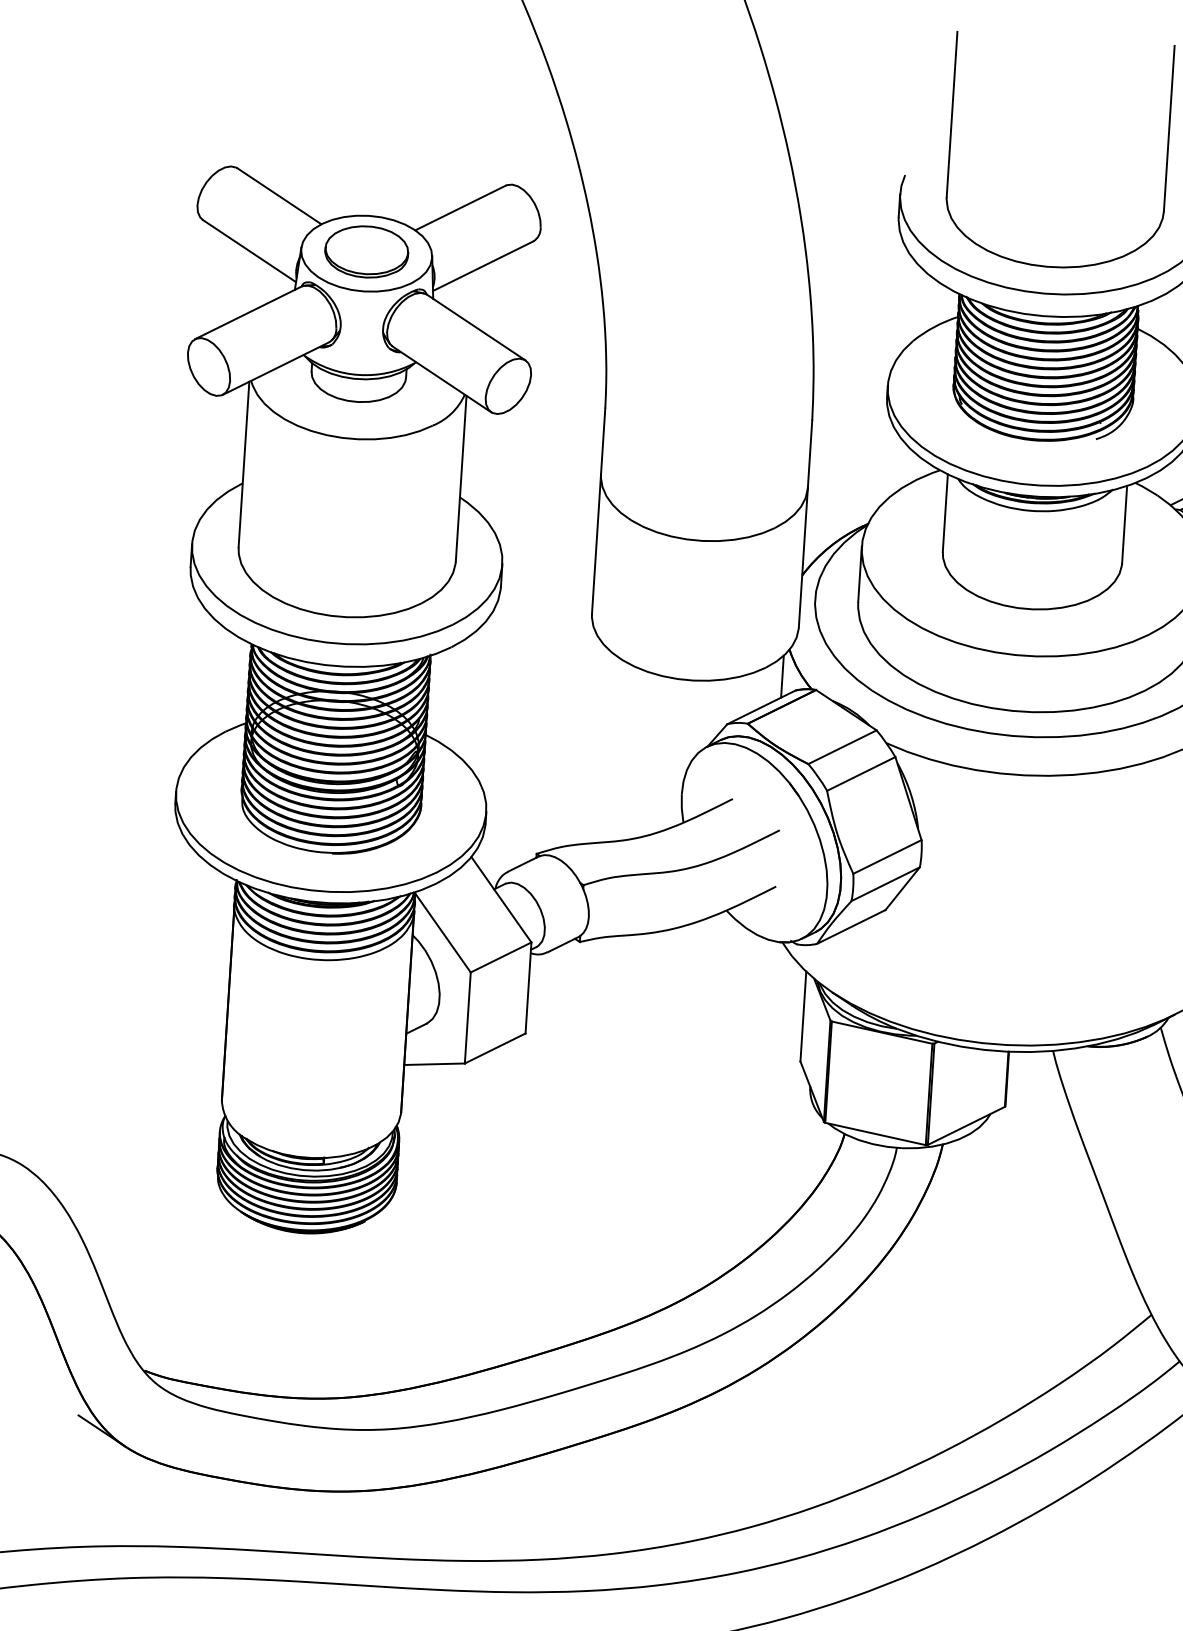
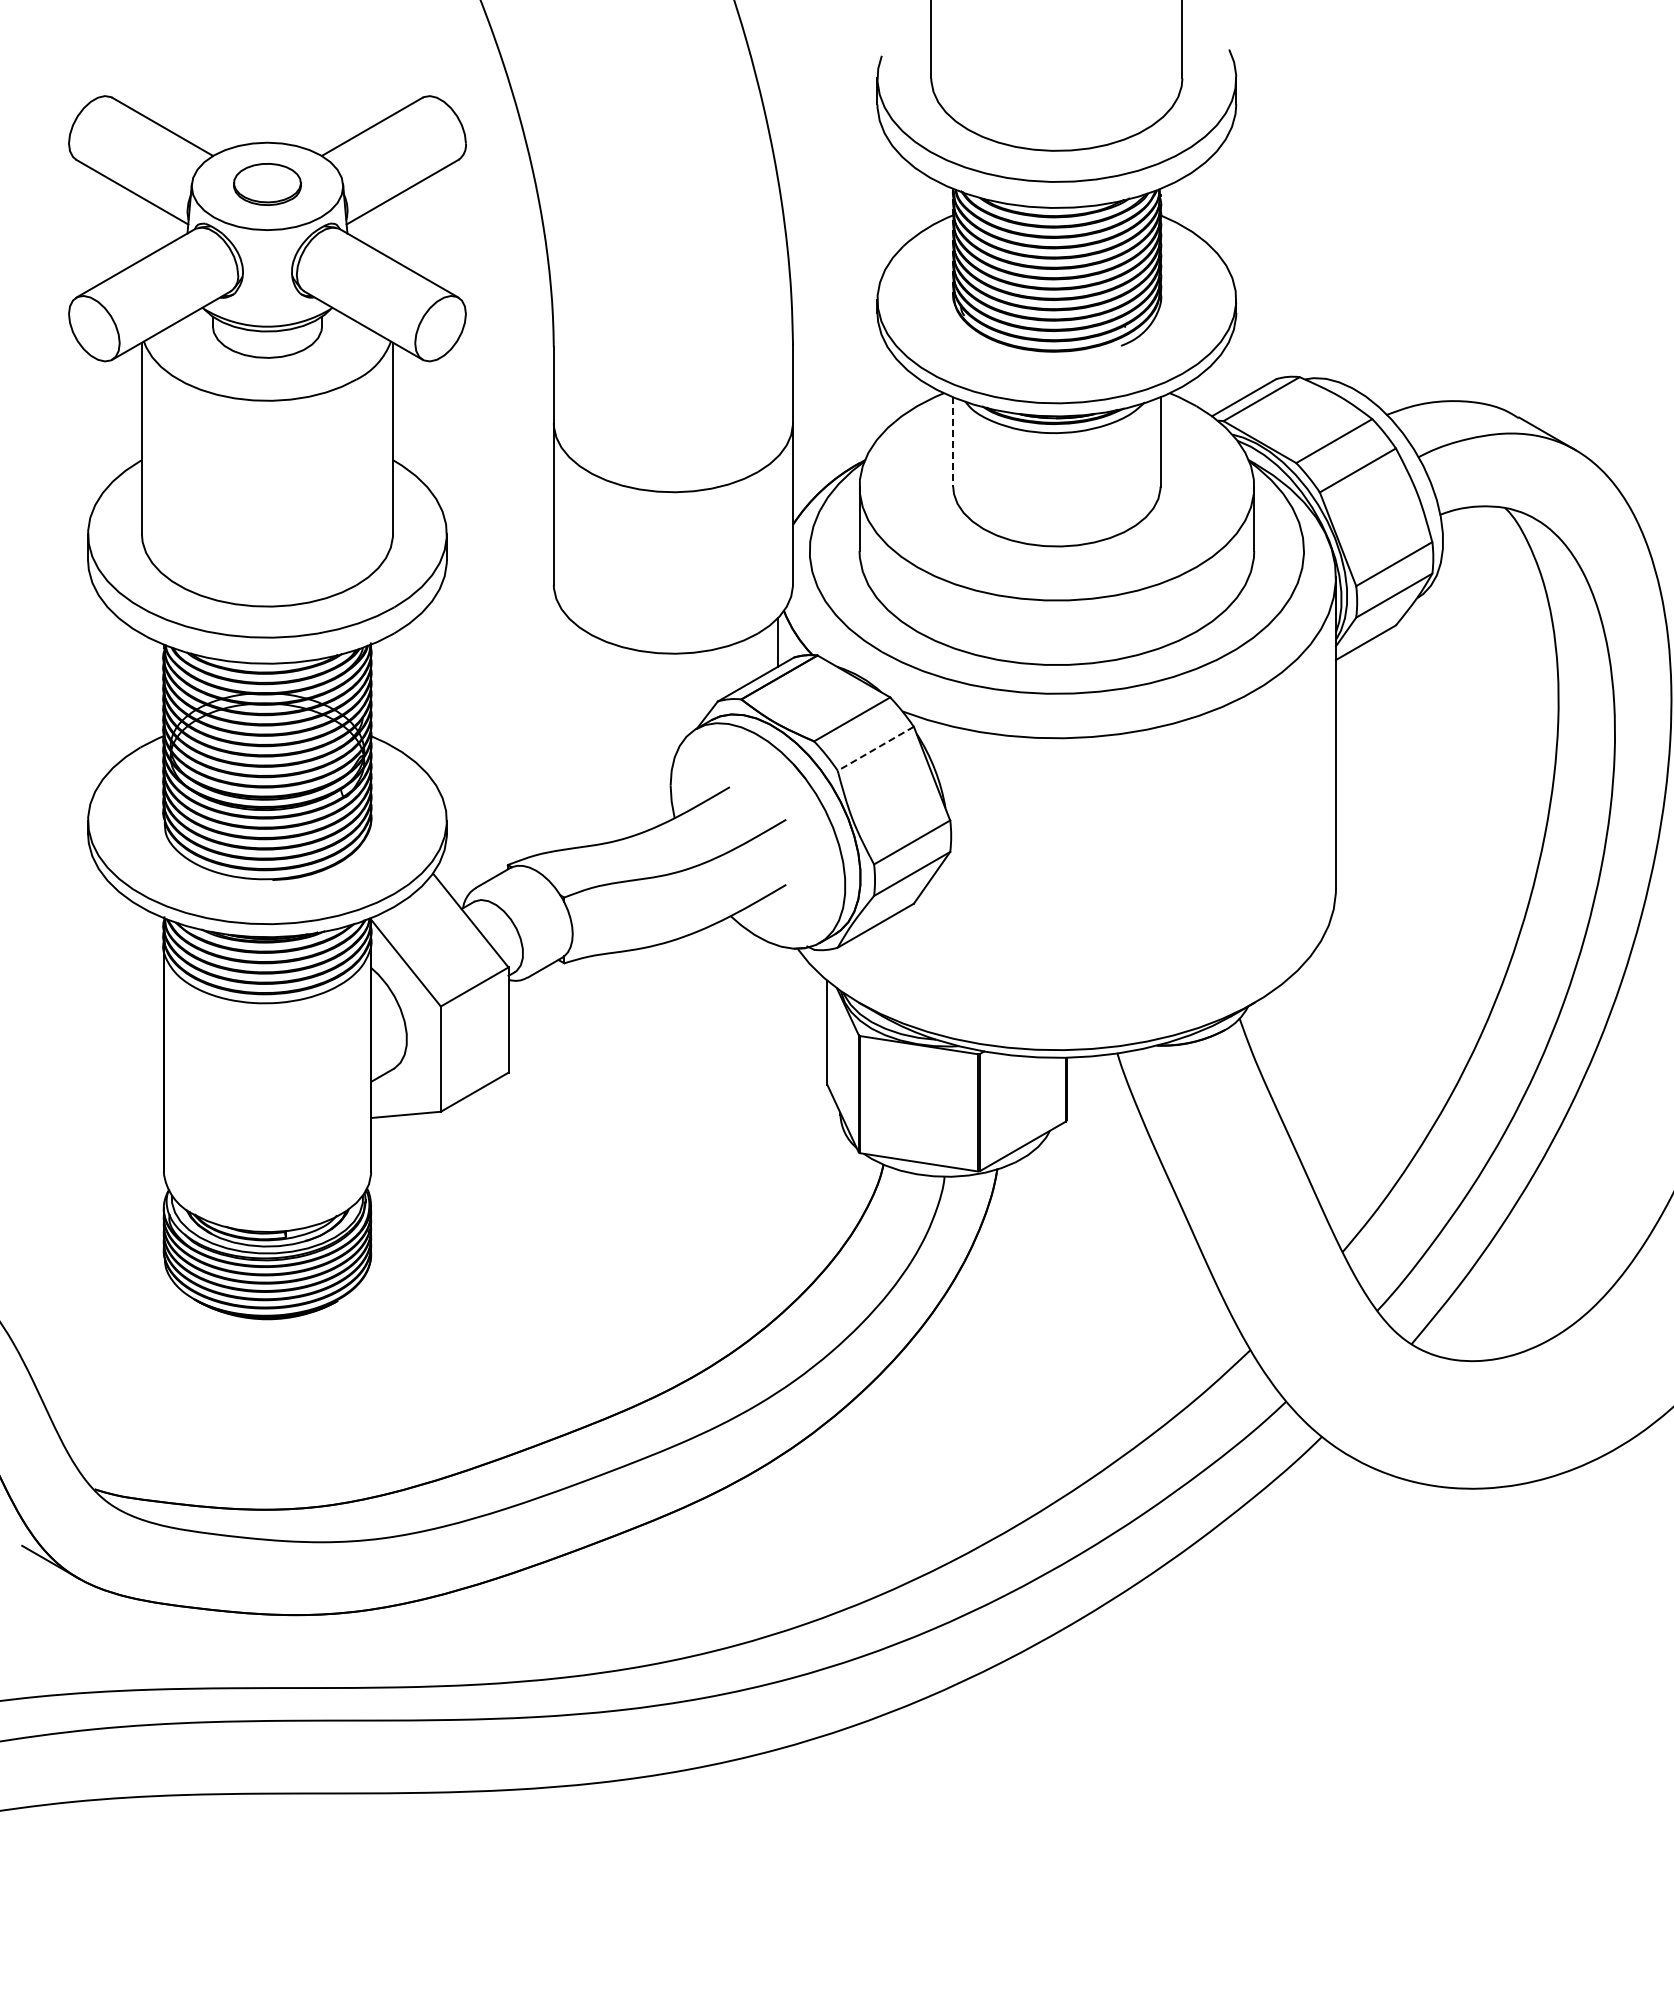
part: (366, 251) -> (267, 184), size x0.7
line: (945, 513) -> (953, 442), solid -> dashed
line: (861, 773) -> (875, 748), solid -> dashed

